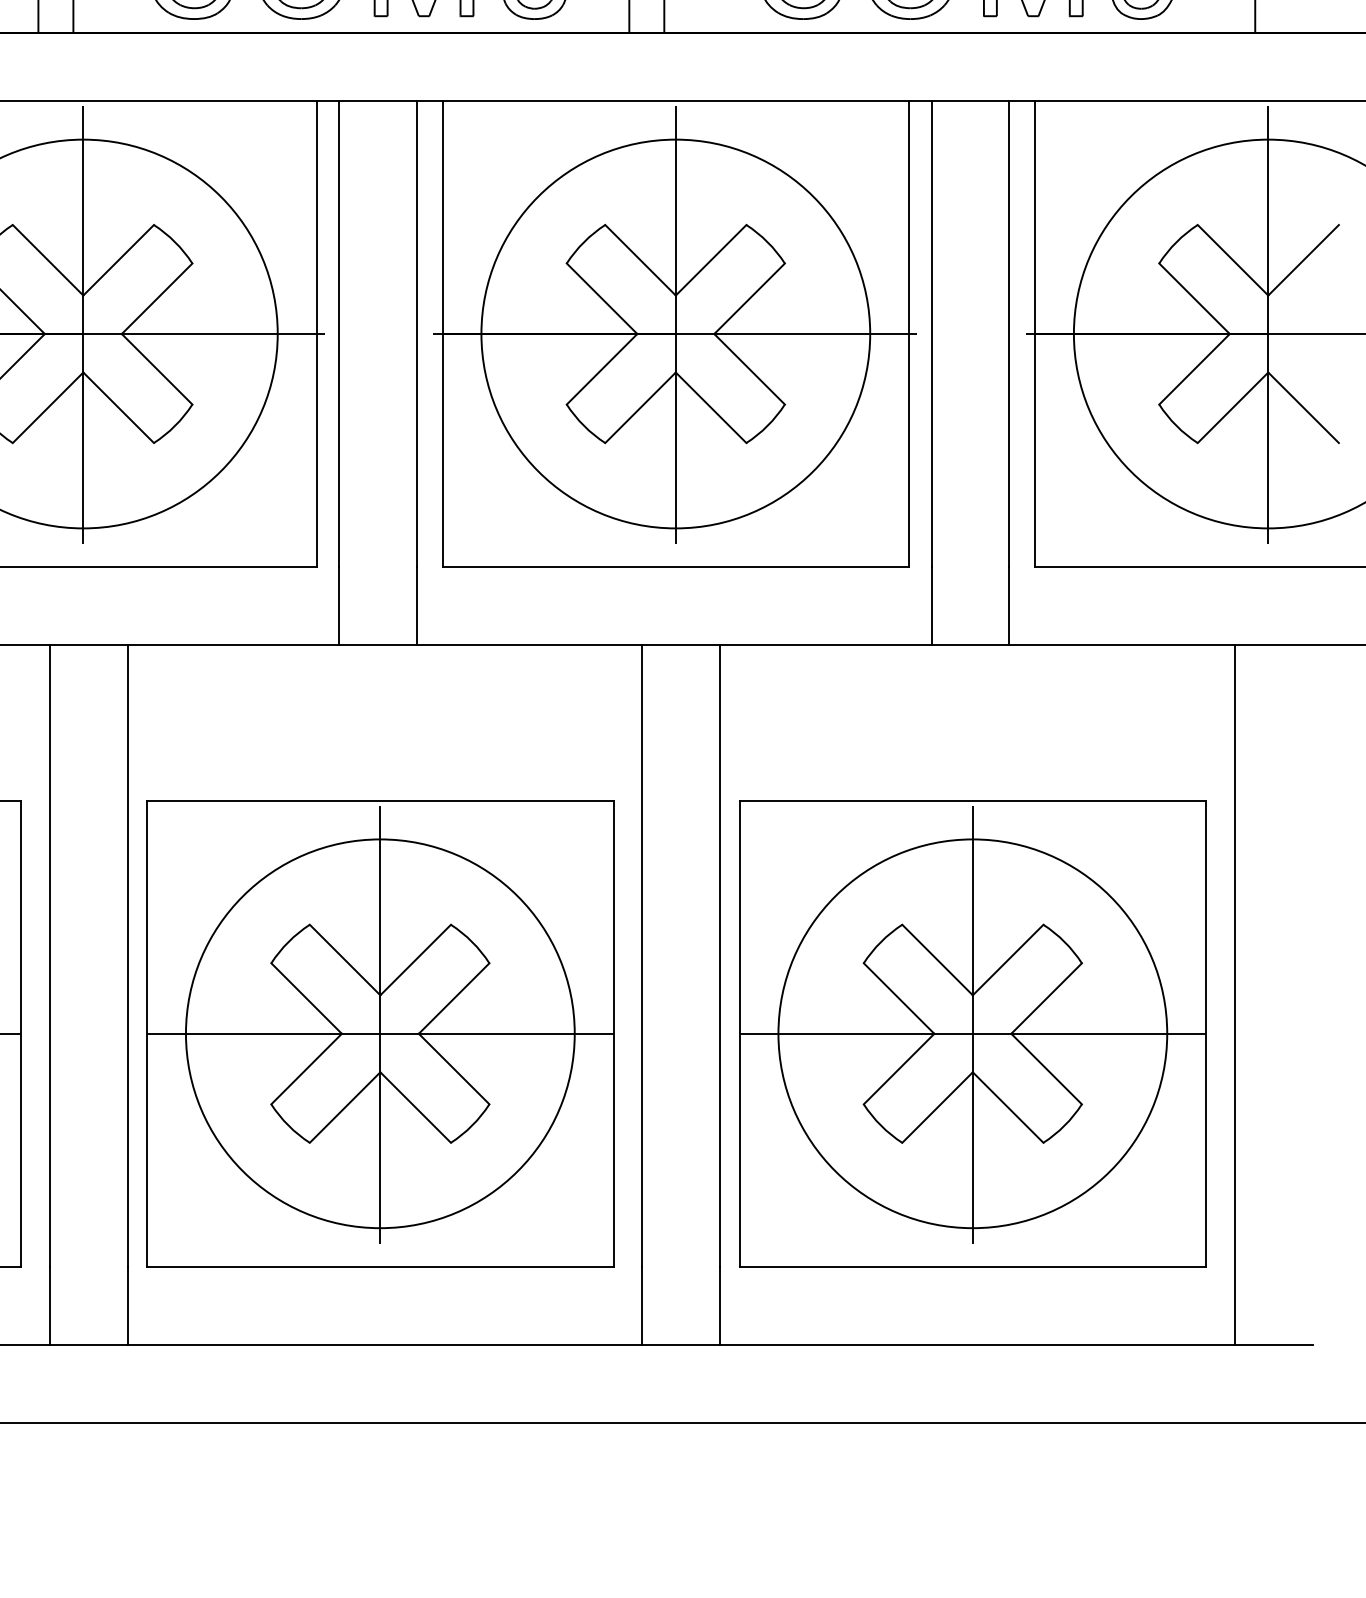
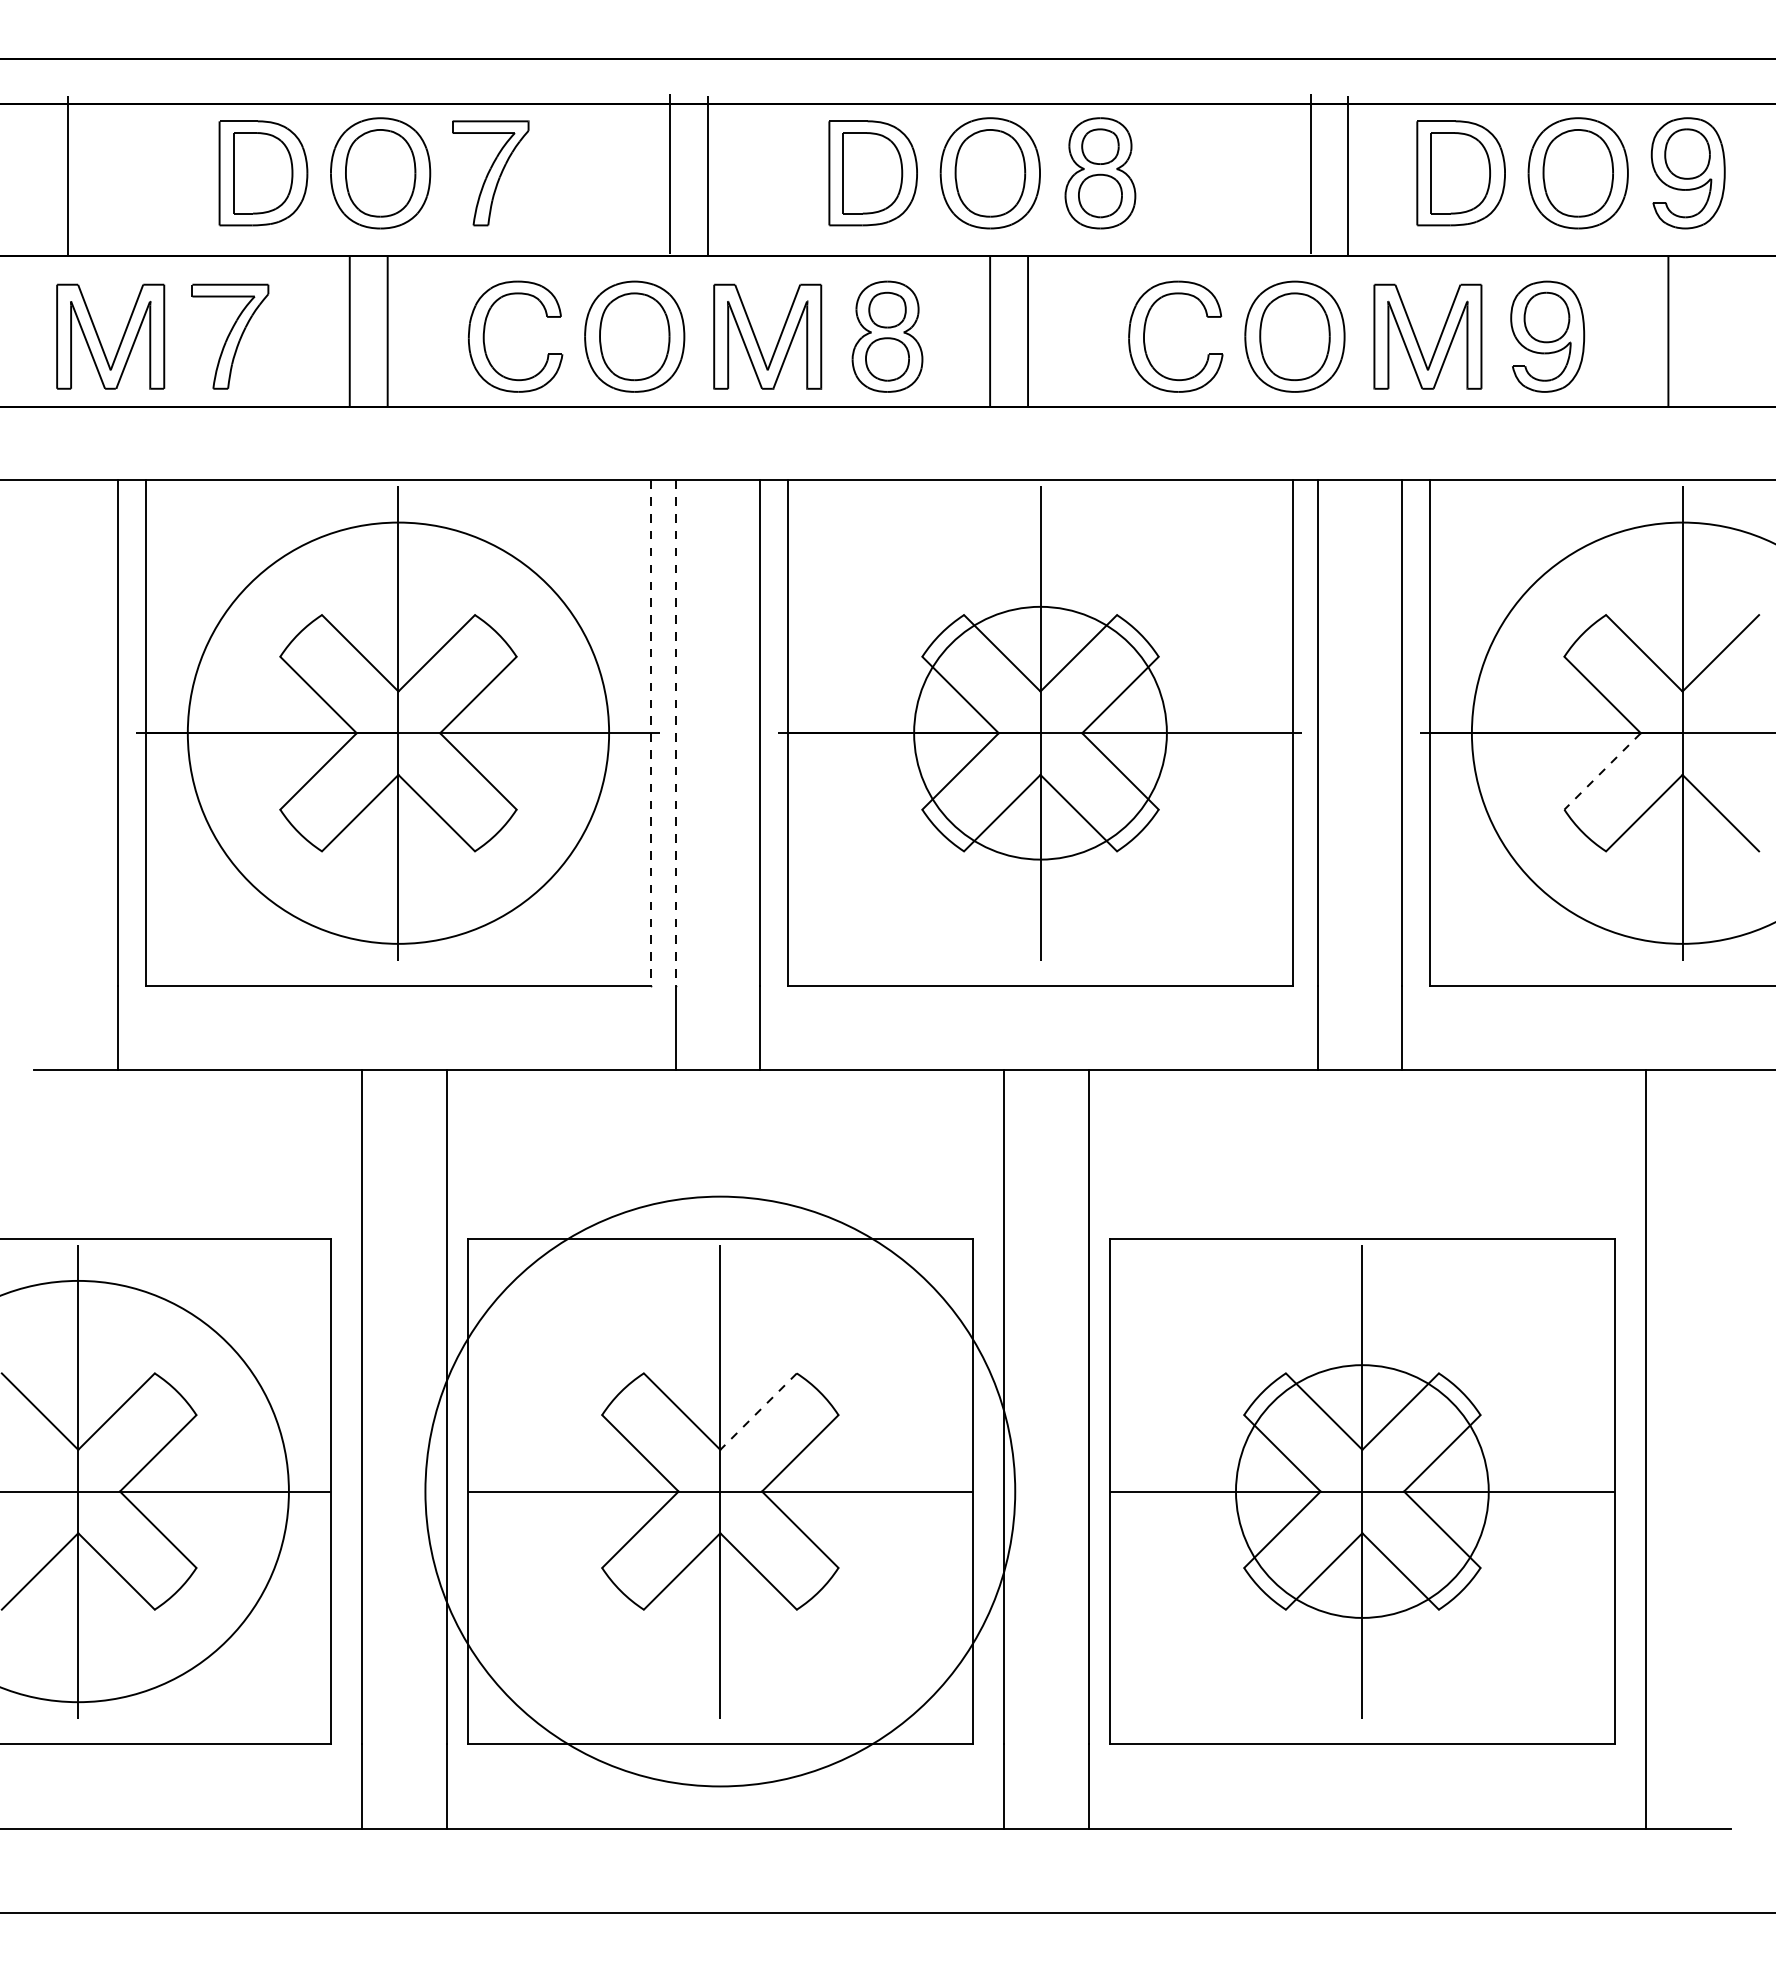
circle: (675, 333) -> (1040, 732), size x0.6
line: (316, 334) -> (651, 733), solid -> dashed
line: (338, 334) -> (675, 733), solid -> dashed
line: (1194, 369) -> (1602, 771), solid -> dashed
line: (415, 959) -> (758, 1411), solid -> dashed
circle: (379, 1033) -> (719, 1491), size x1.4
circle: (972, 1033) -> (1362, 1491), size x0.6

